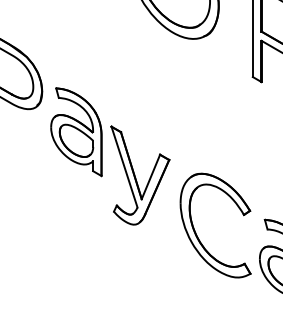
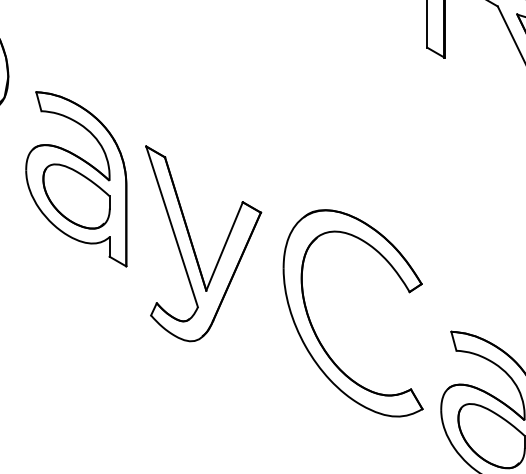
part: (76, 132) -> (76, 179), moved
part: (196, 232) -> (315, 327), moved

